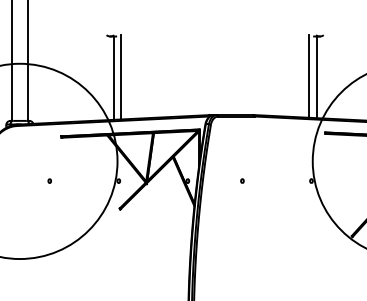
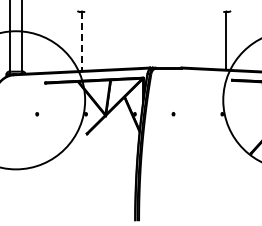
line: (308, 75) -> (220, 39), removed
line: (120, 76) -> (87, 40), removed
line: (113, 78) -> (82, 41), solid -> dashed

